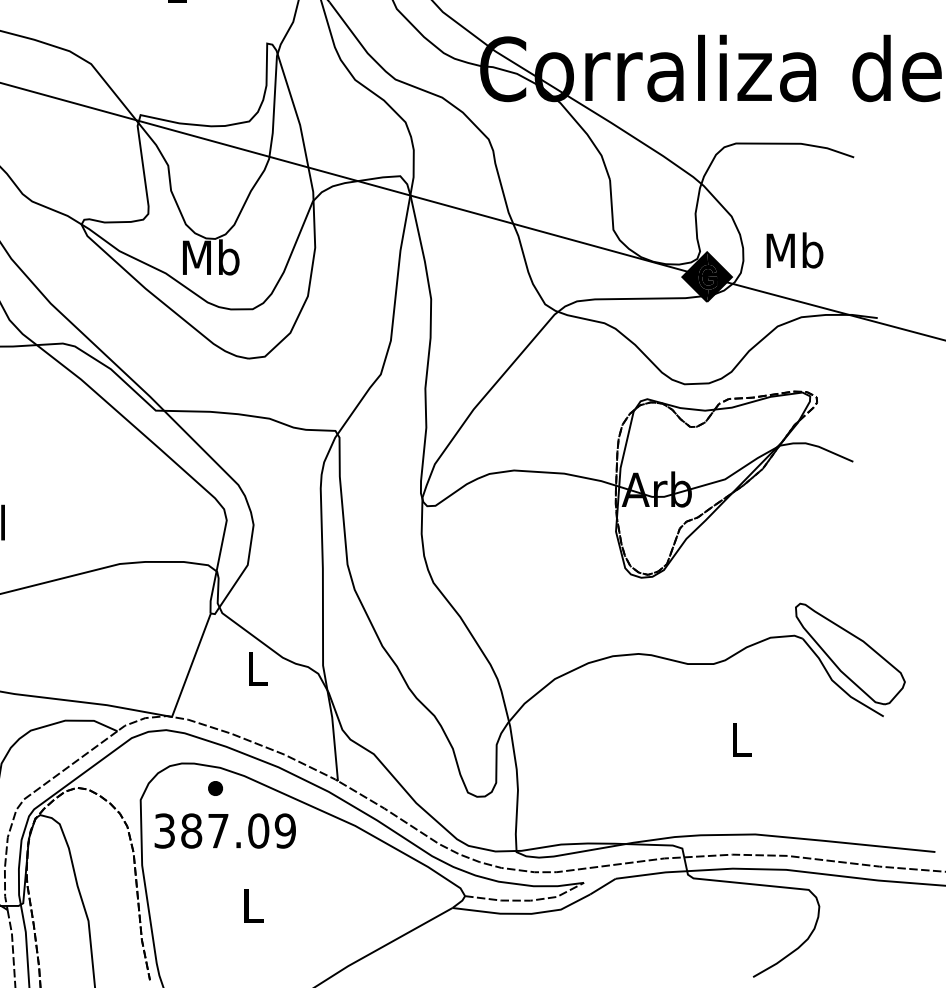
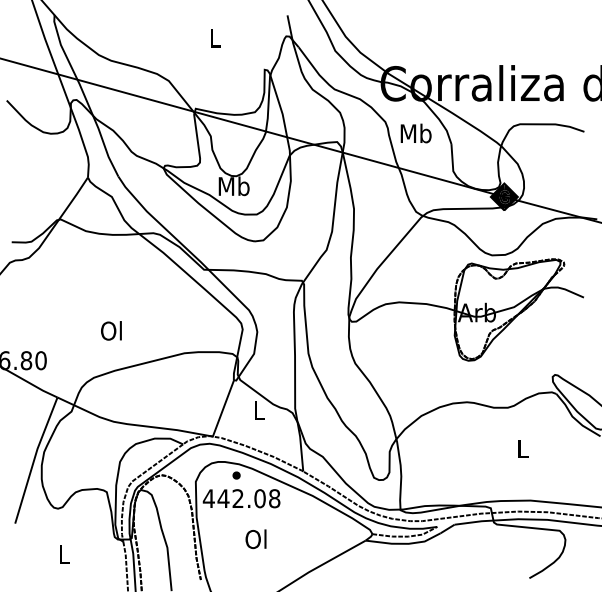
text: (793, 250) -> (415, 133), moved
text: (224, 830) -> (241, 498), 387.09 -> 442.08
text: (250, 905) -> (255, 539), L -> Ol

